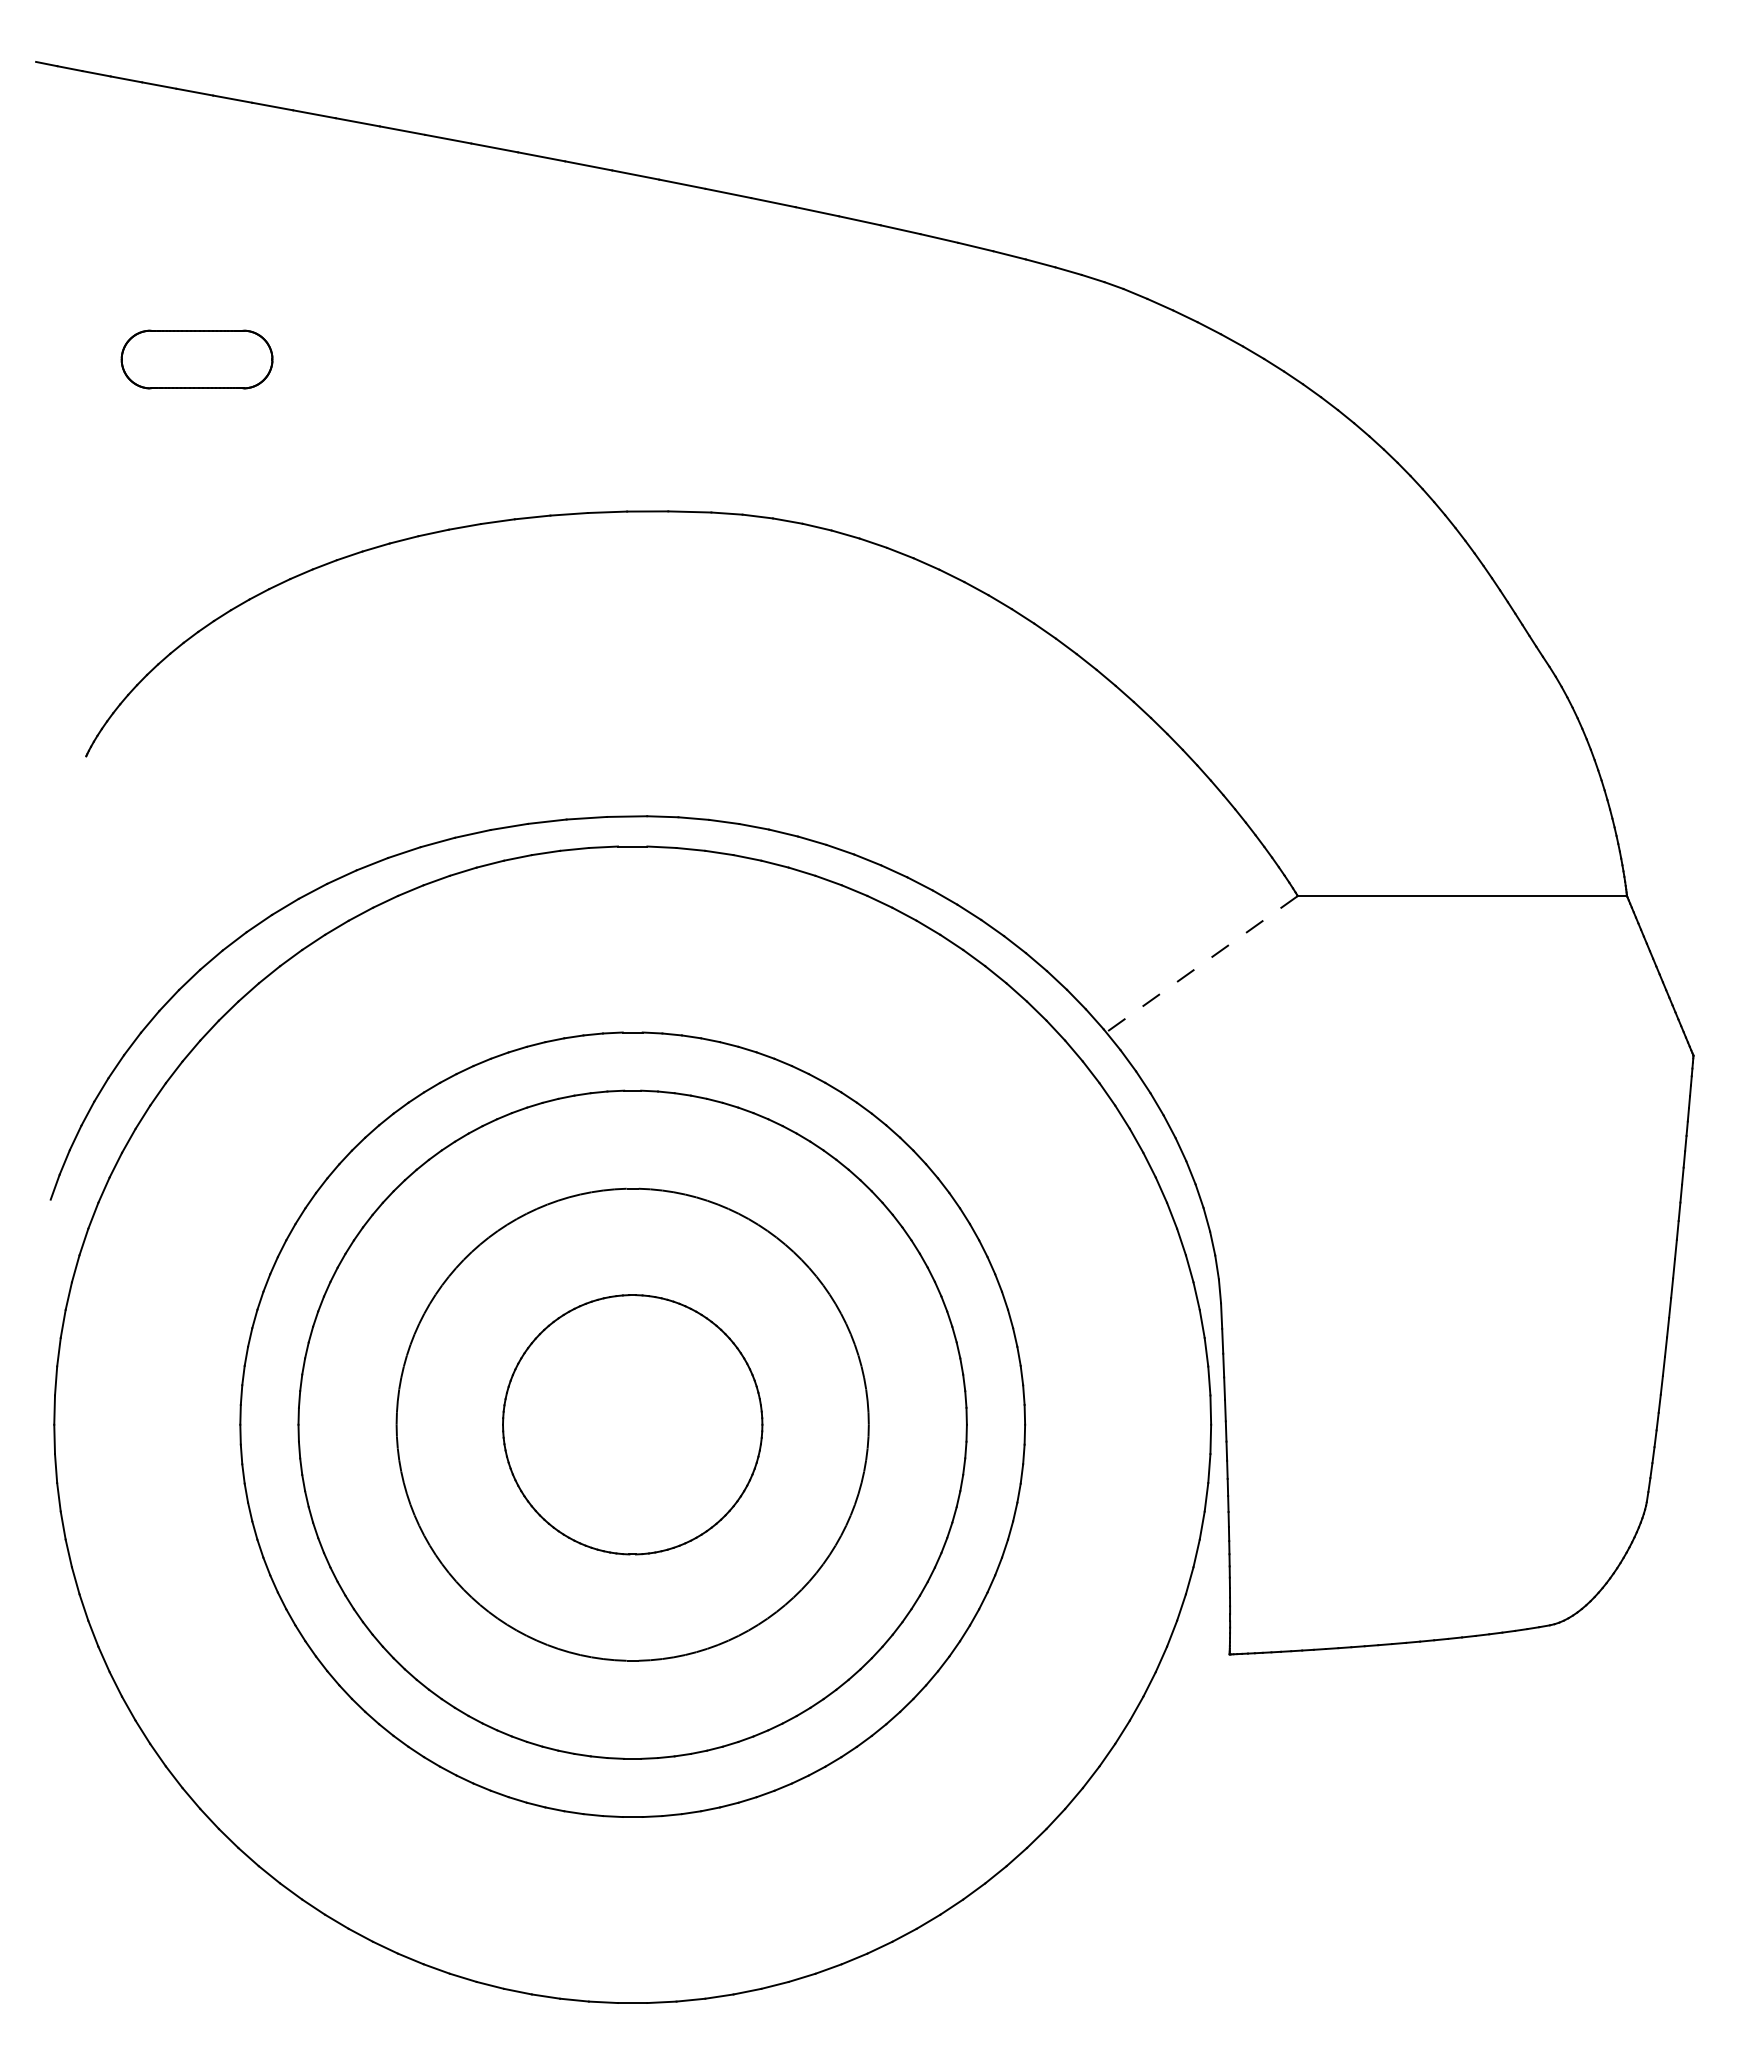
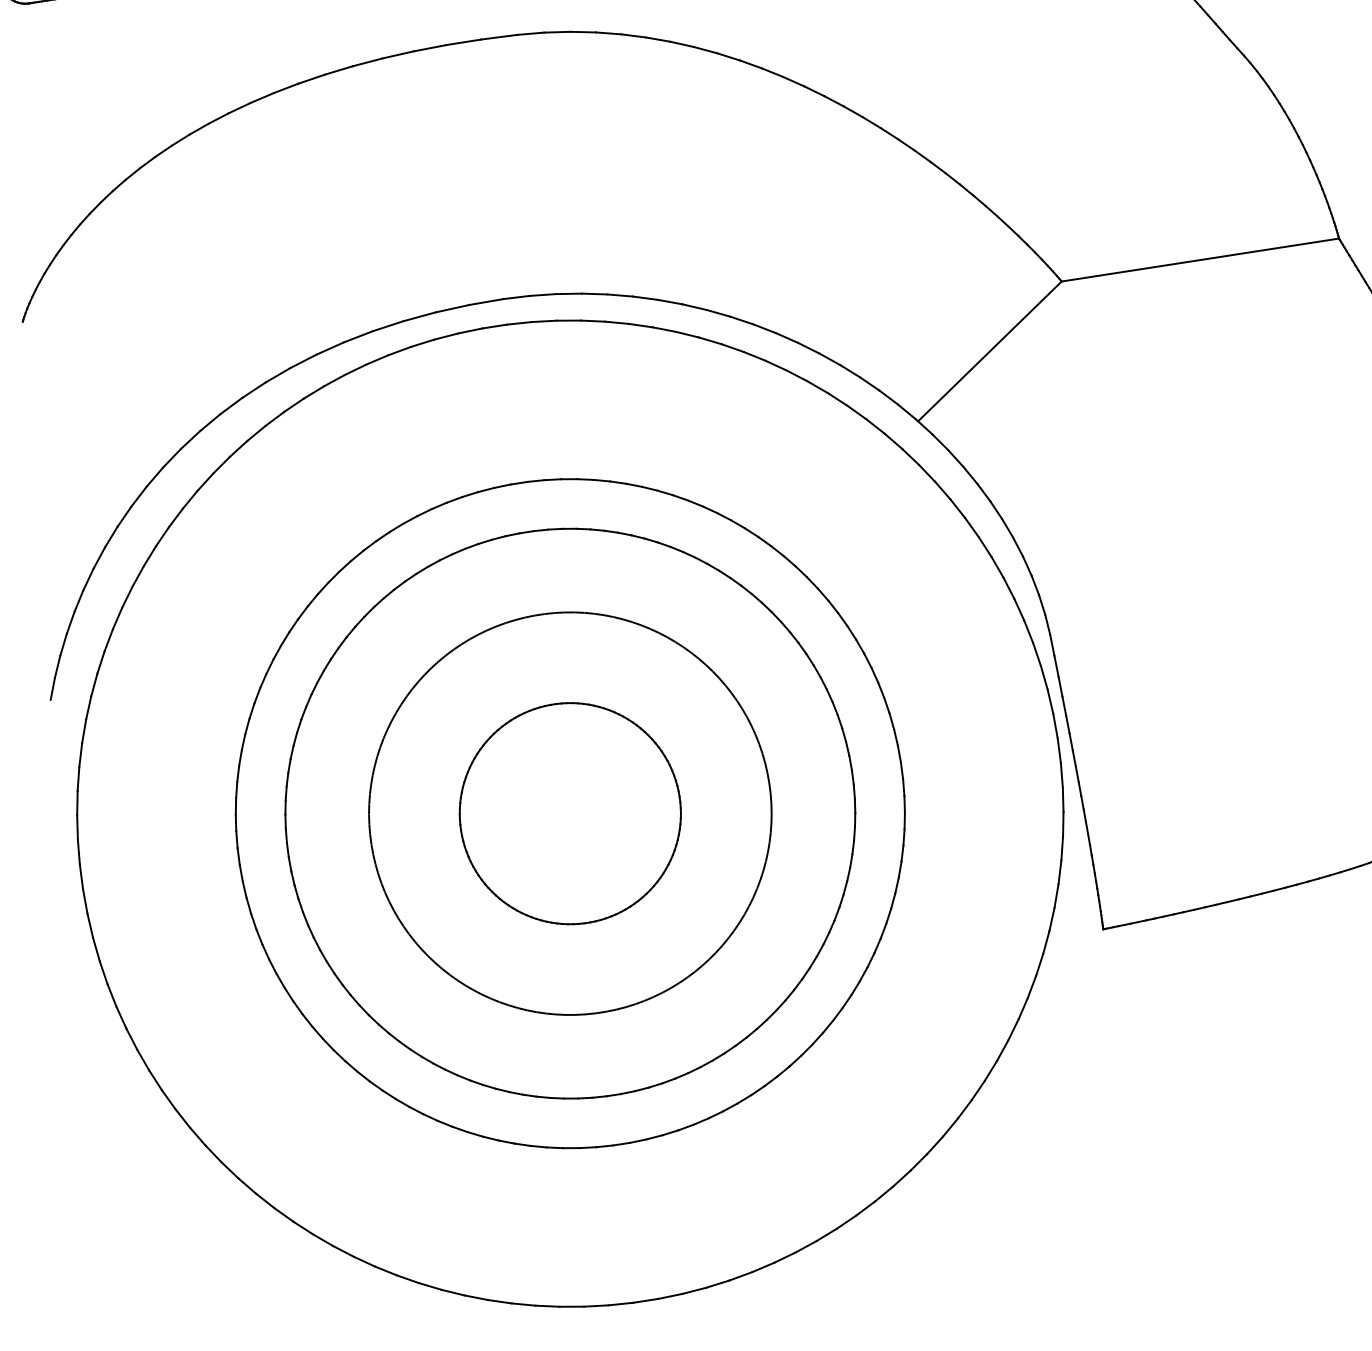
line: (1202, 964) -> (990, 351), dashed -> solid

